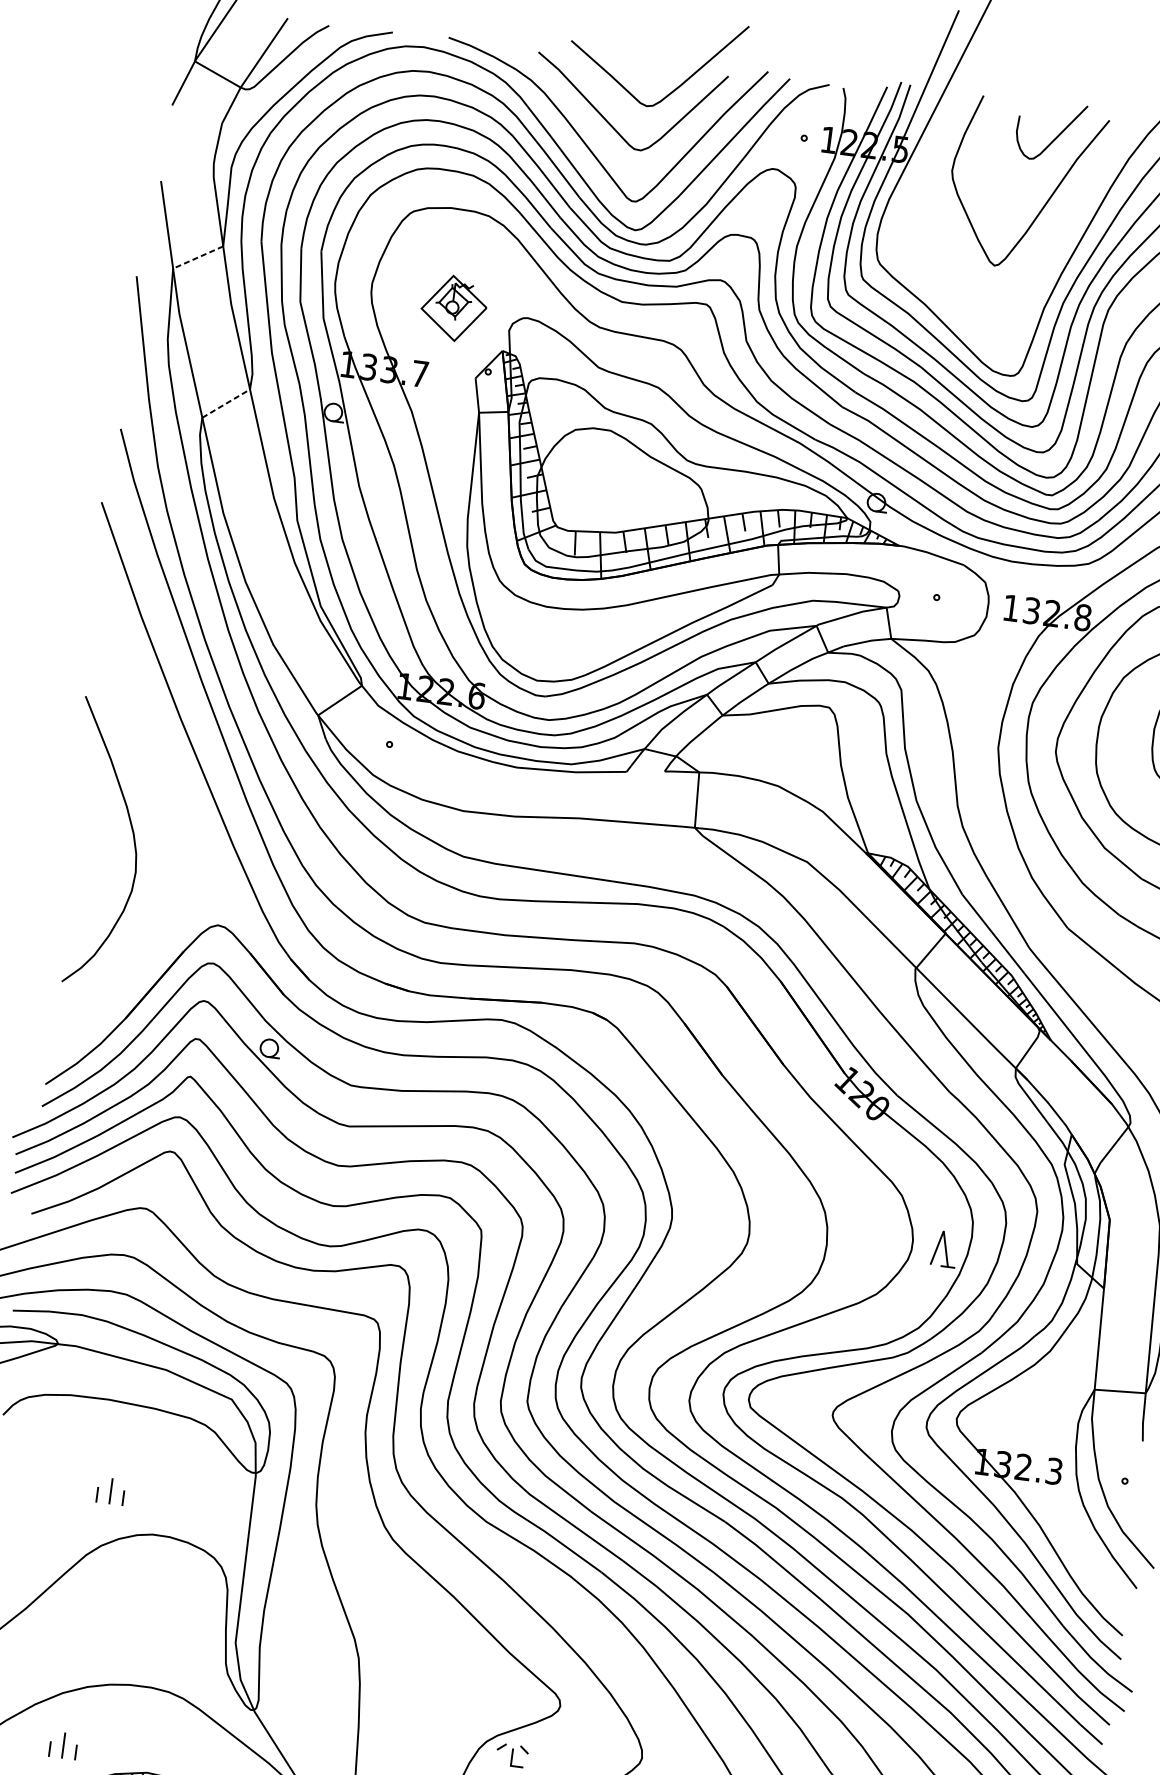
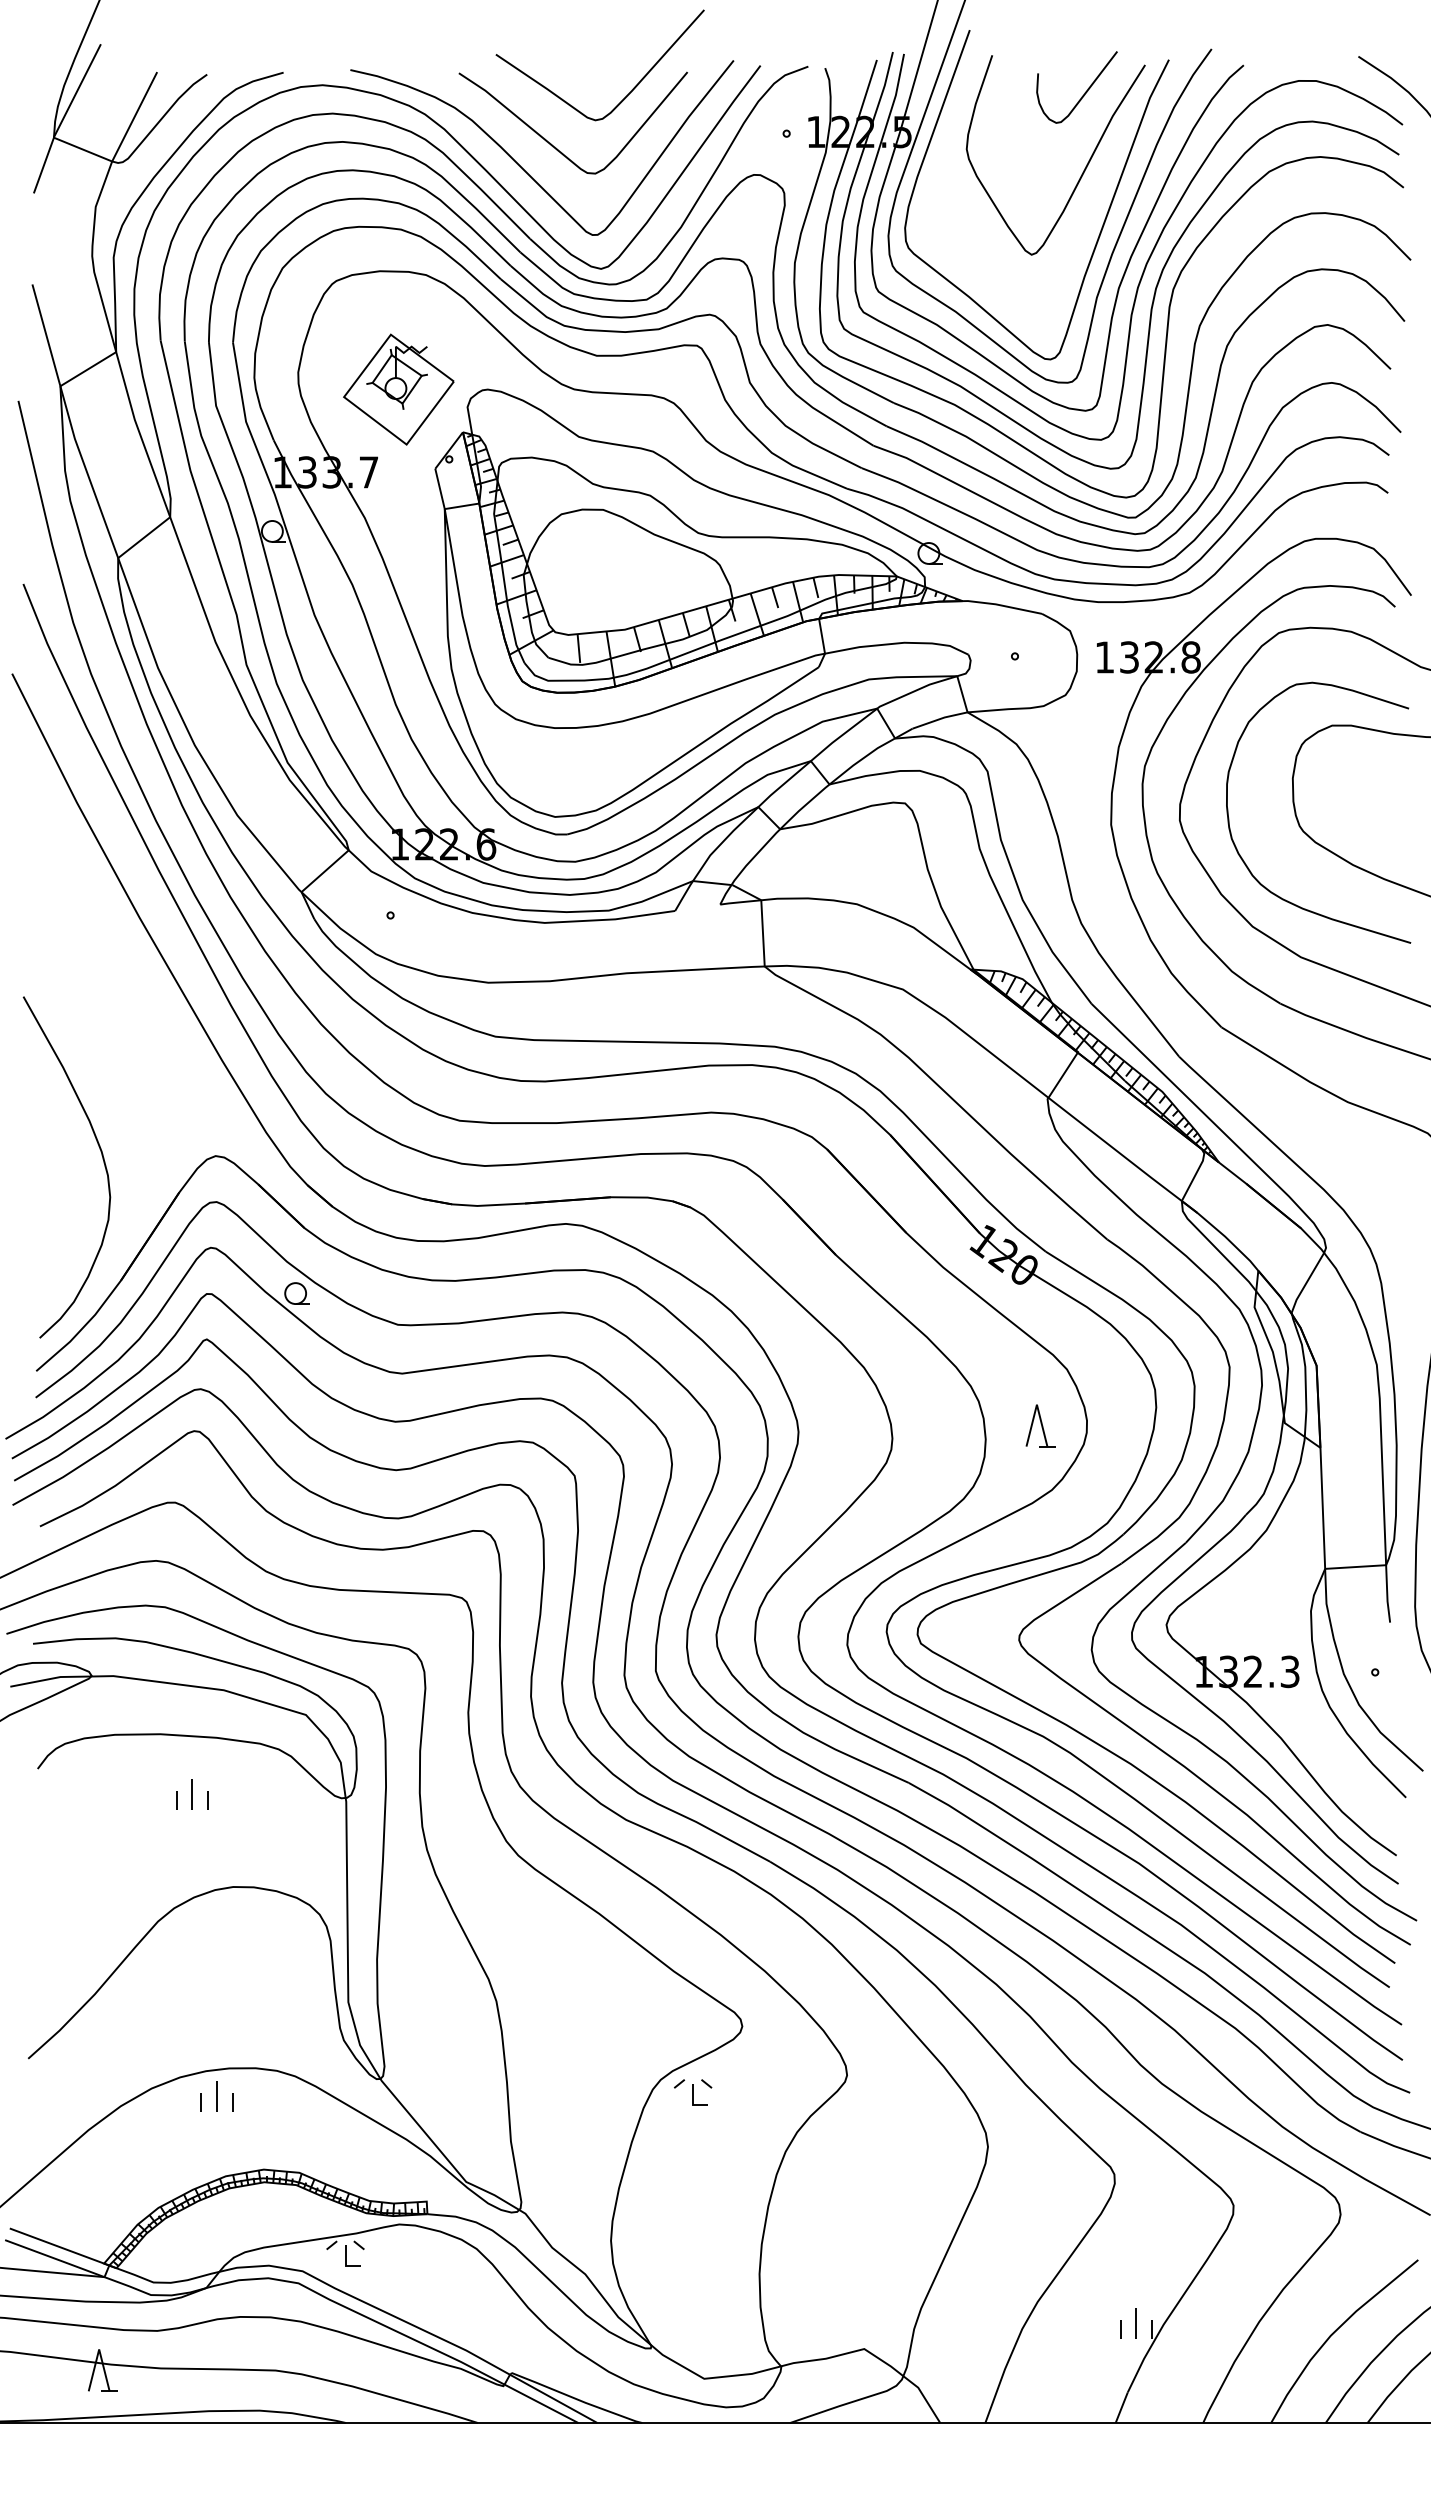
curve: (1057, 245) -> (1103, 221), added
line: (198, 257) -> (88, 369), dashed -> solid
part: (453, 308) -> (398, 389), size x1.43
line: (226, 403) -> (144, 537), dashed -> solid
curve: (133, 840) -> (102, 1159), moved
part: (944, 1248) -> (1040, 1425), moved
part: (111, 1491) -> (192, 1794), moved
part: (63, 1745) -> (216, 2096), moved

